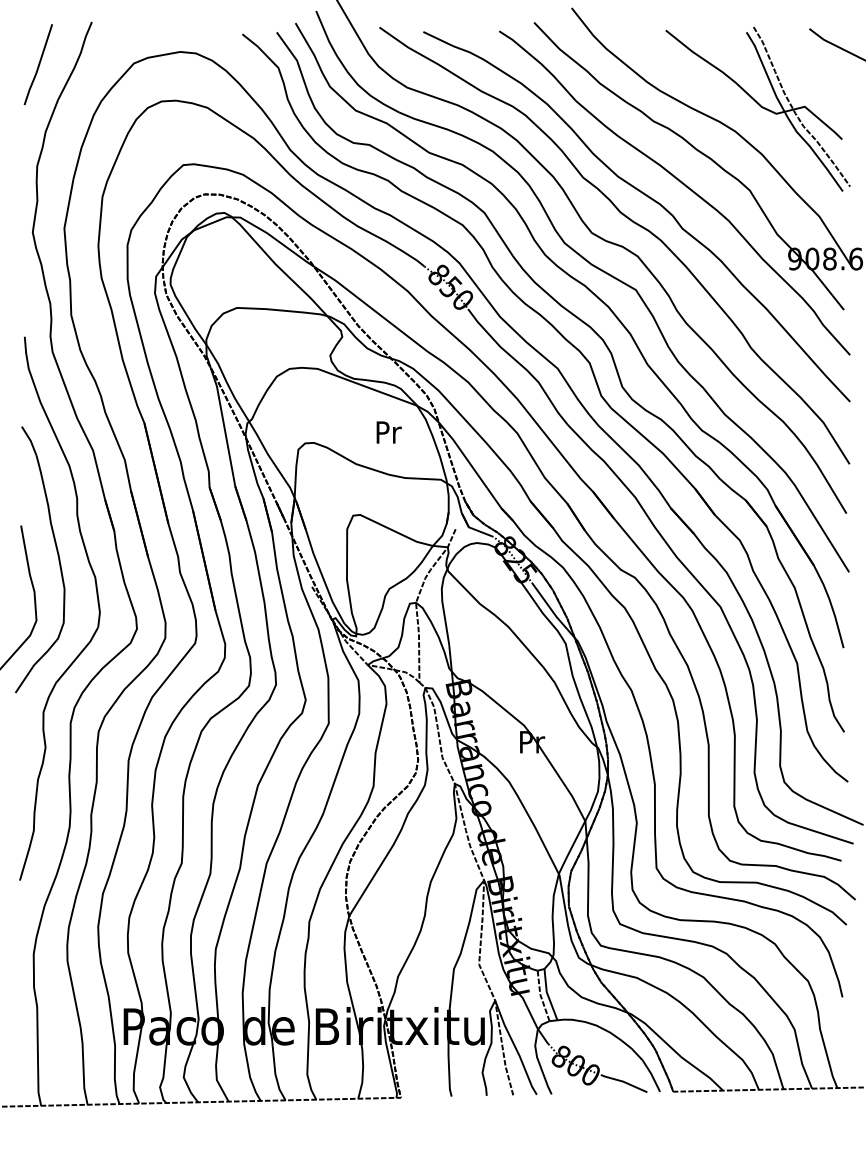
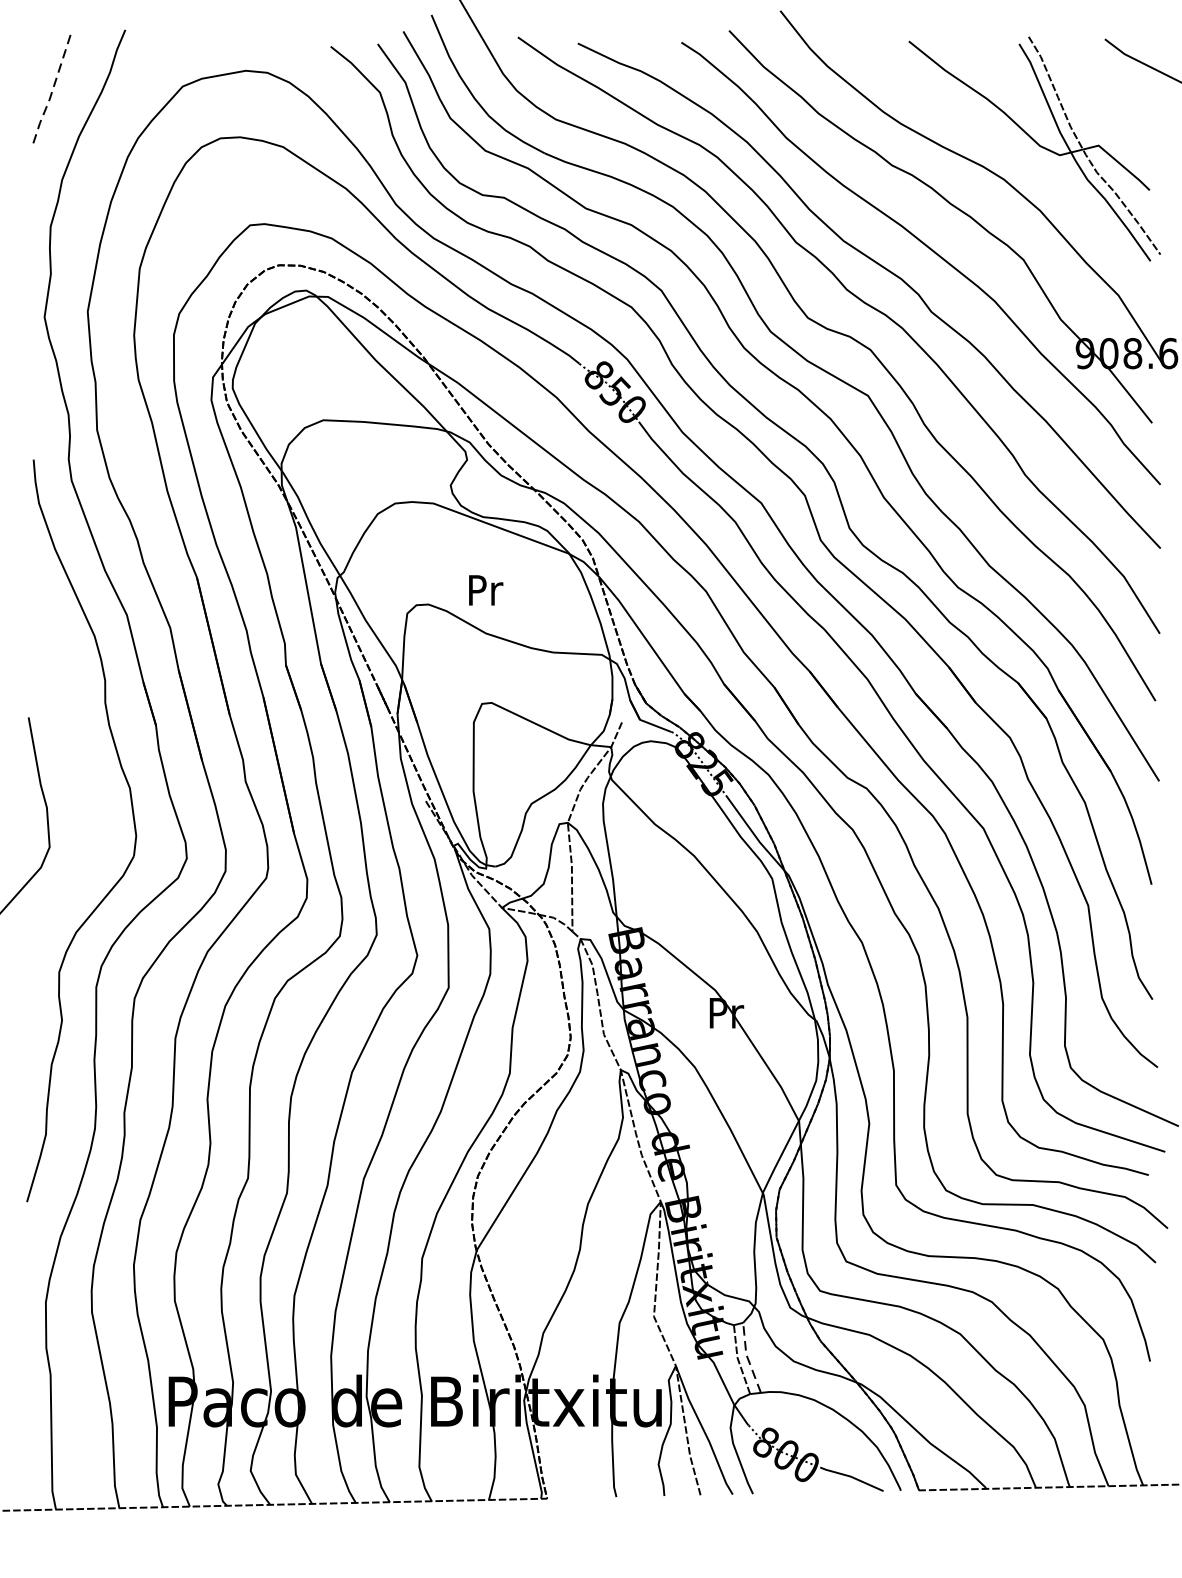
line: (38, 65) -> (52, 89), solid -> dashed
text: (388, 432) -> (485, 590), moved
part: (57, 556) -> (78, 759), removed
line: (547, 994) -> (747, 1357), solid -> dashed

